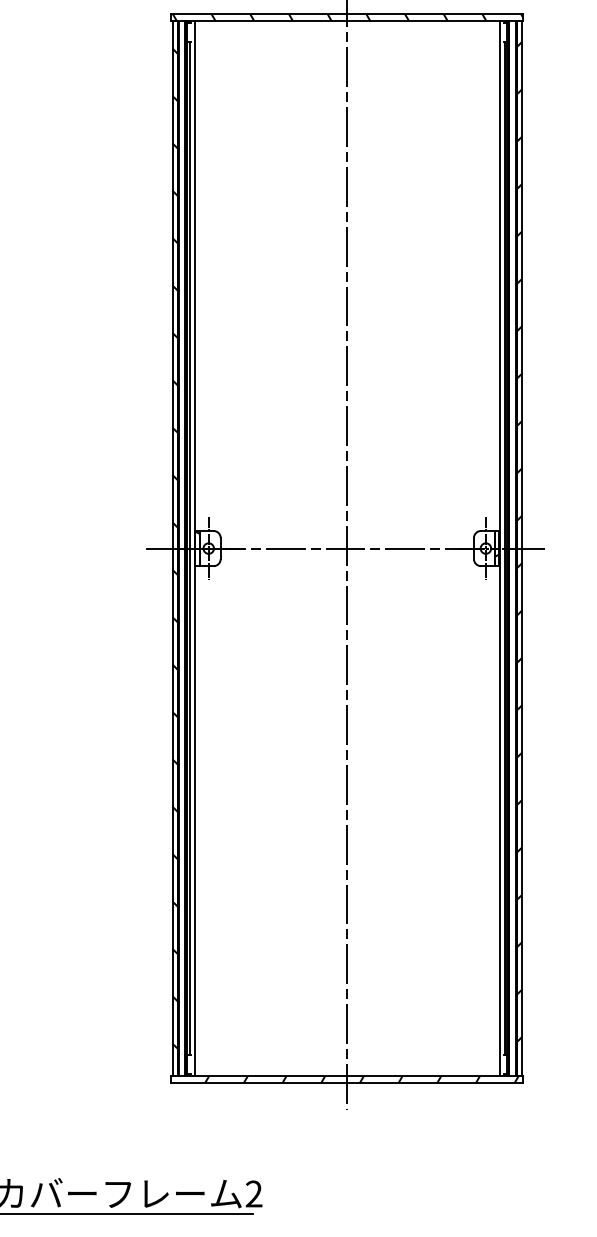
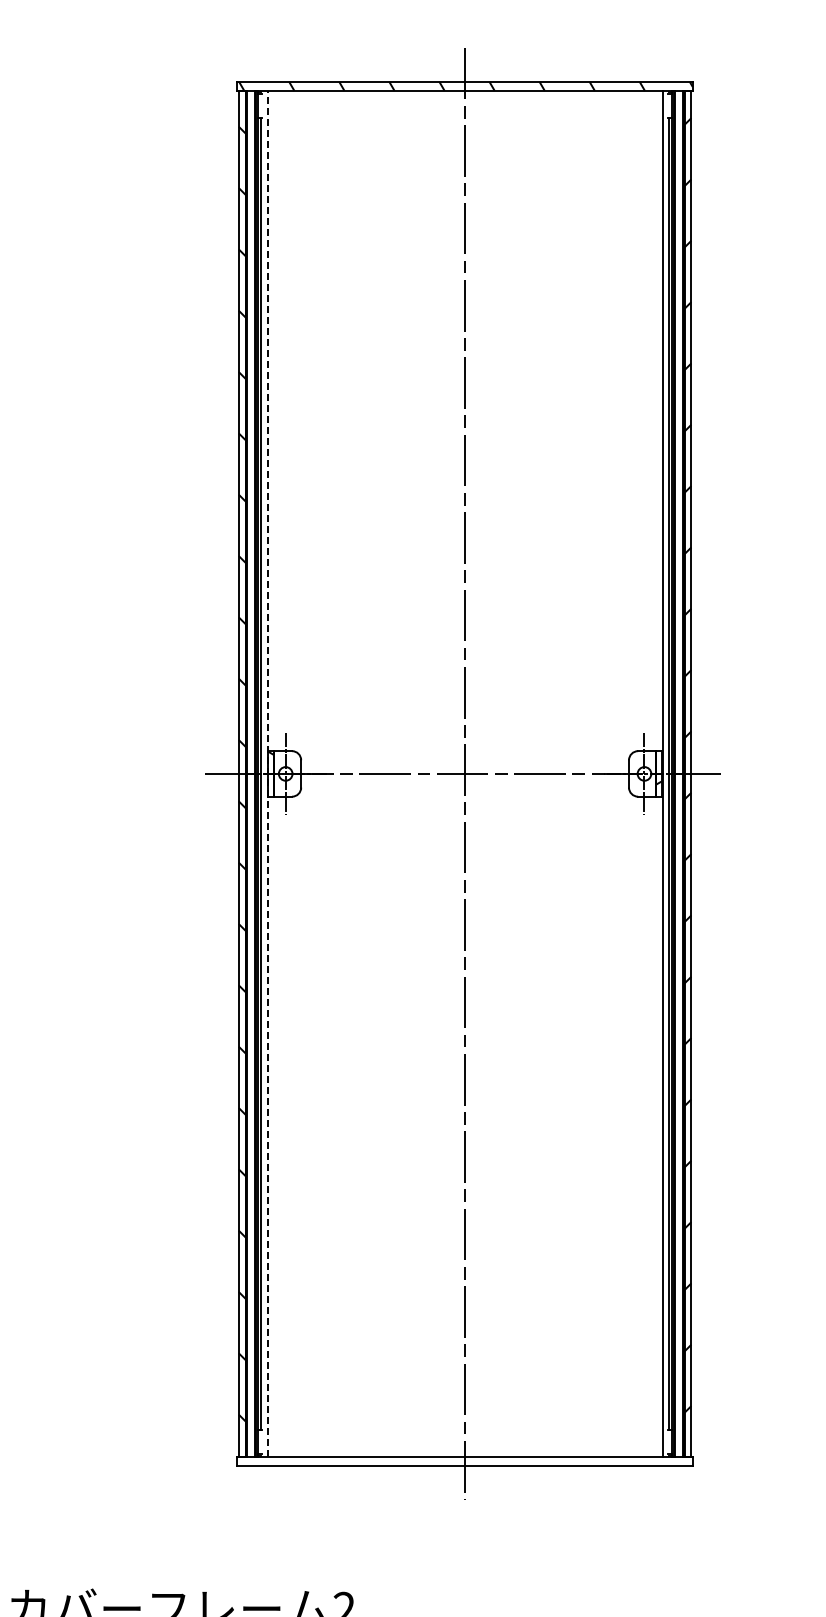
line: (194, 548) -> (267, 773), solid -> dashed
hatch: (361, 1079) -> (483, 1460), removed

